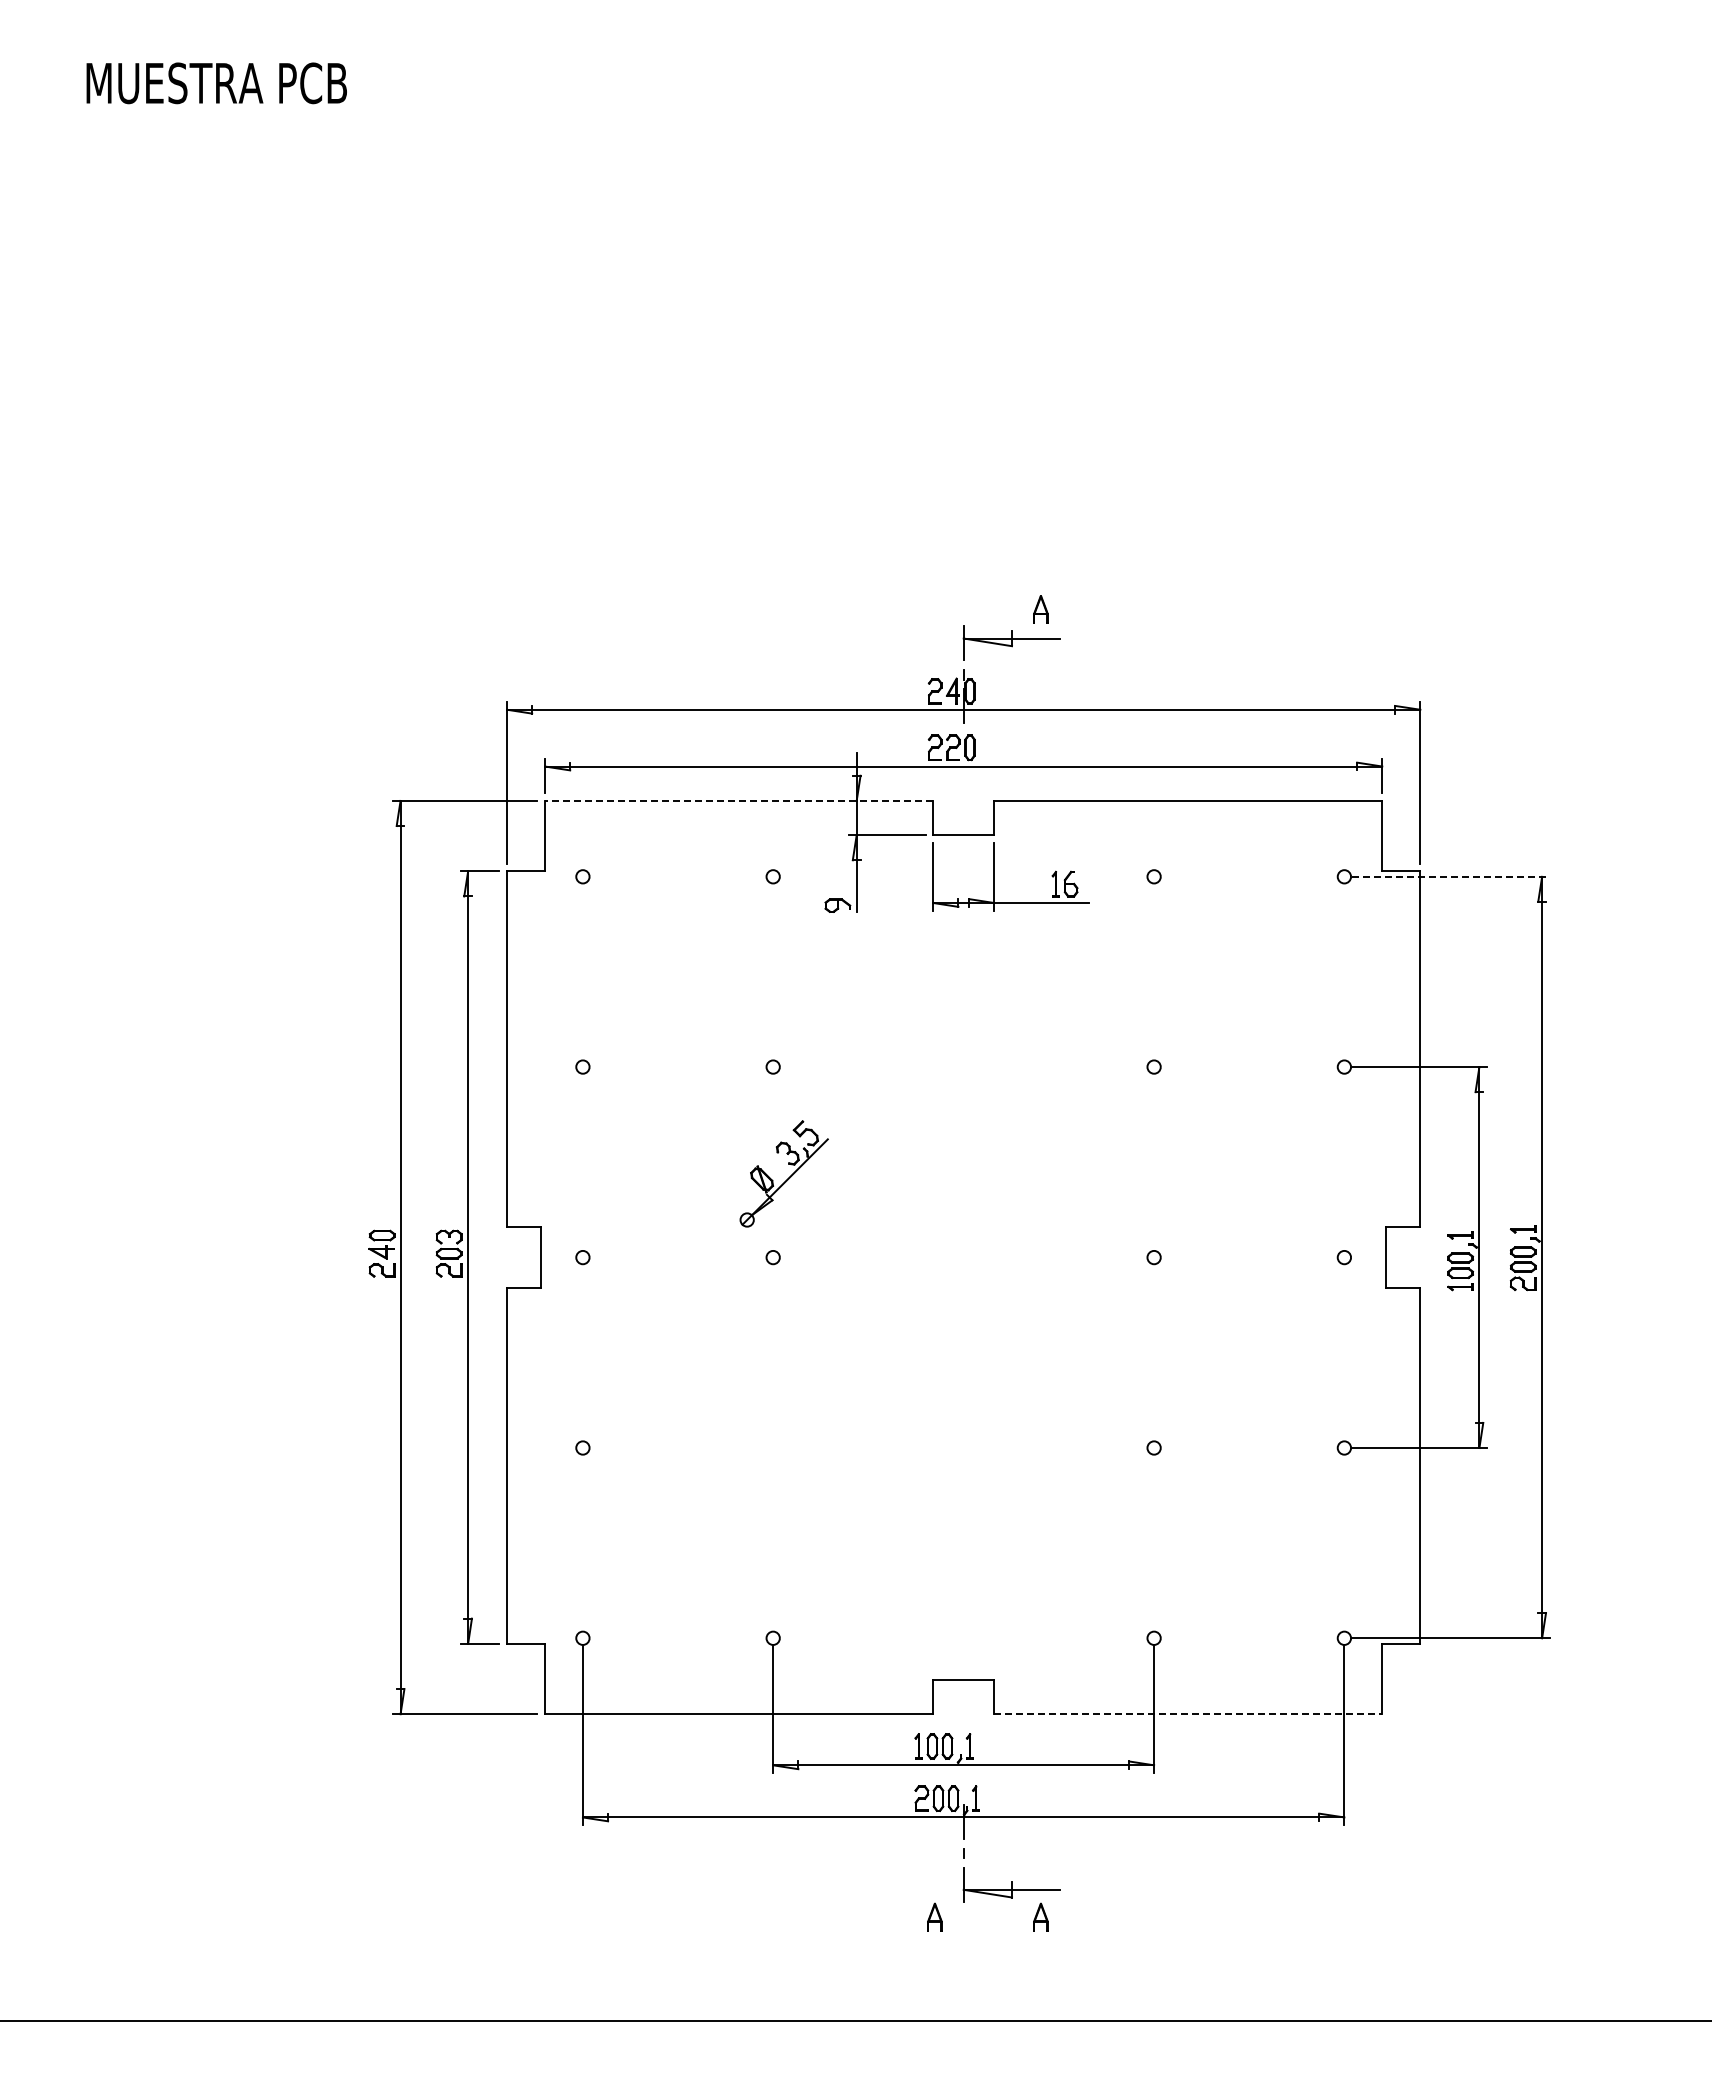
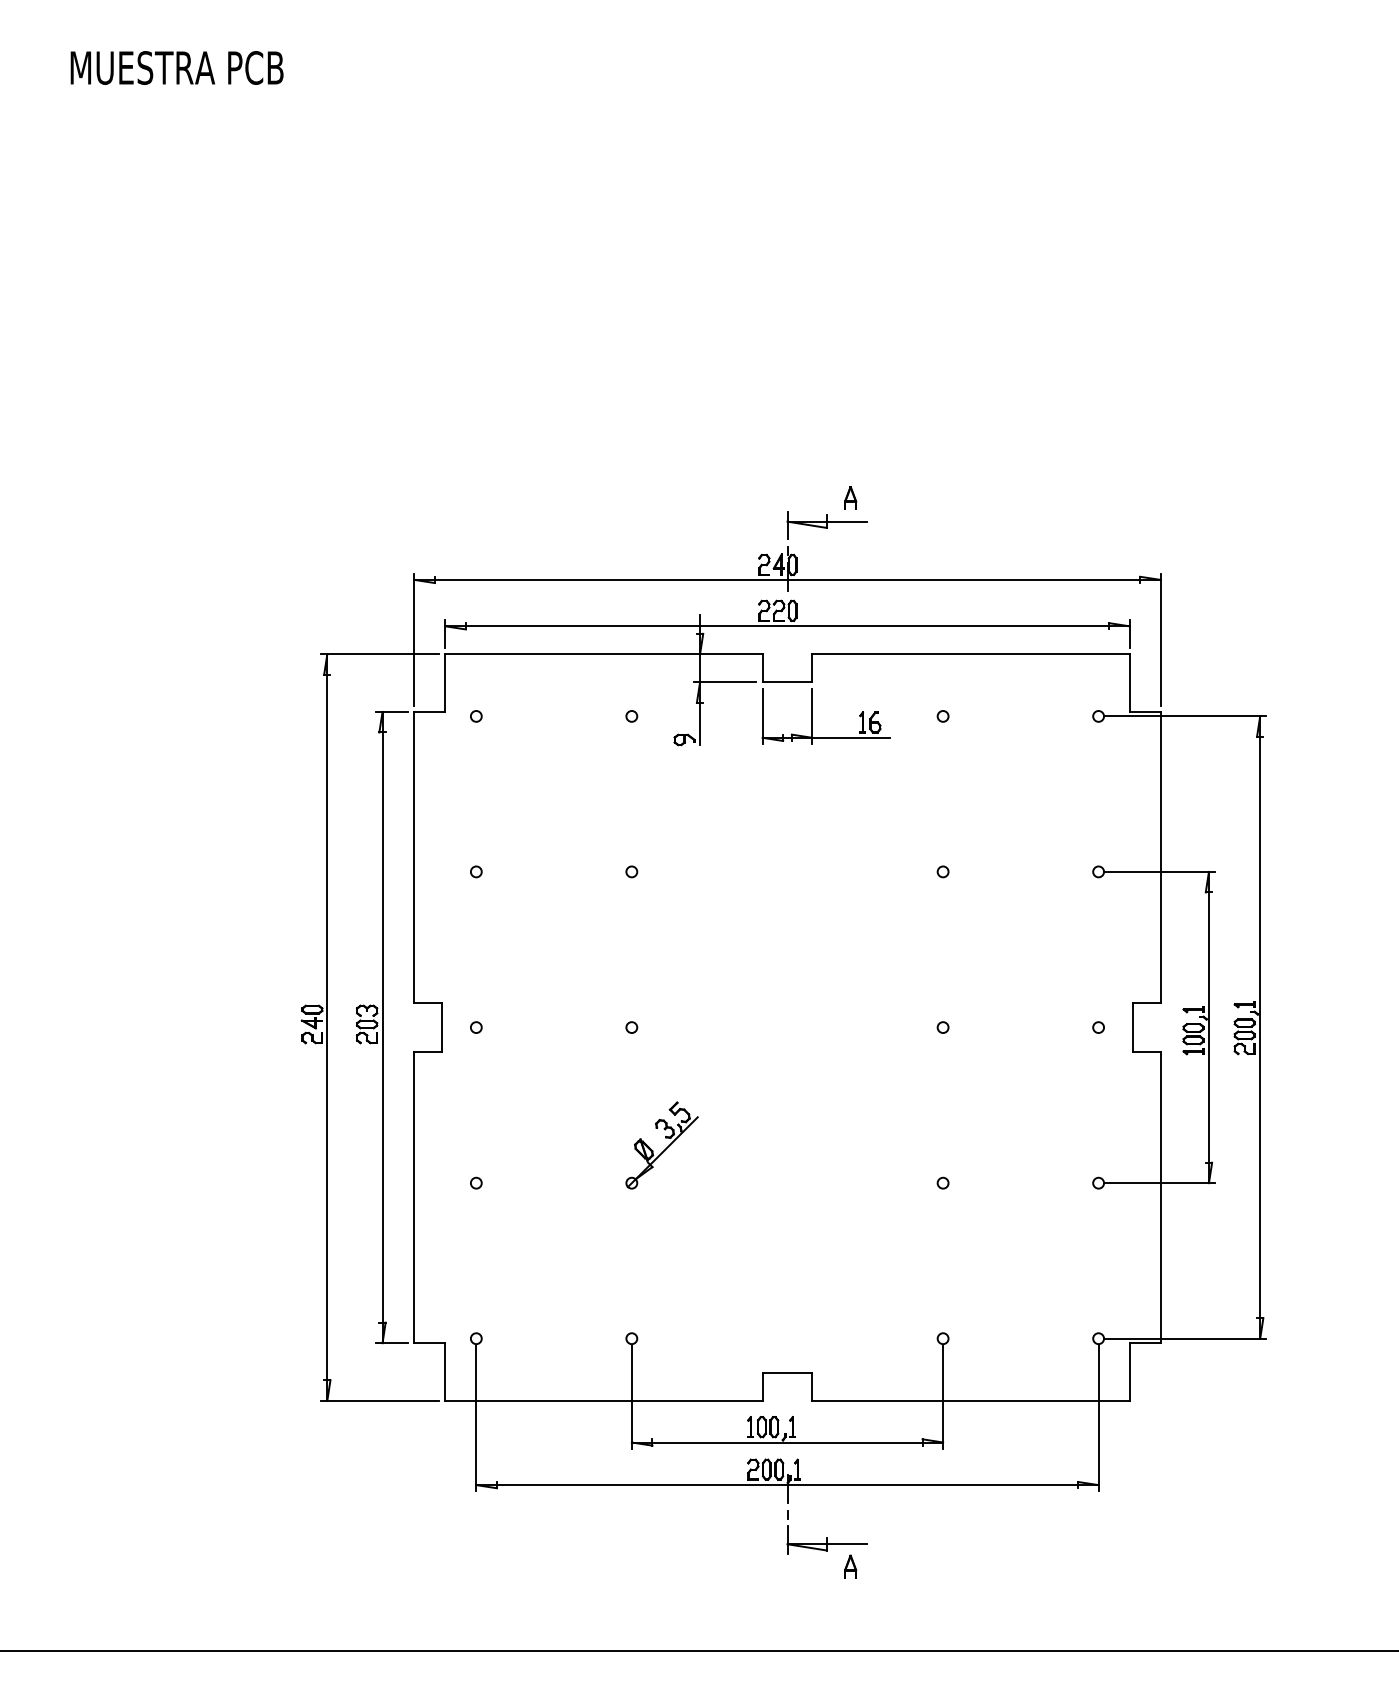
line: (738, 800) -> (603, 654), dashed -> solid
line: (1450, 876) -> (1185, 716), dashed -> solid
part: (788, 1177) -> (665, 1148), moved
line: (1188, 1714) -> (971, 1400), dashed -> solid
part: (934, 1916) -> (763, 1566), removed

